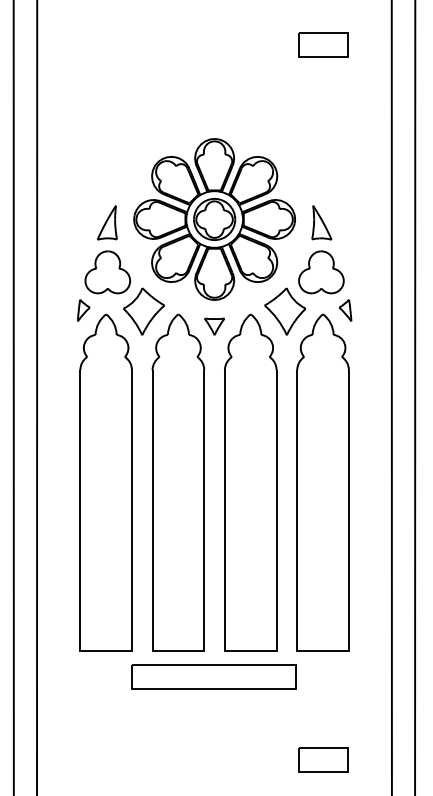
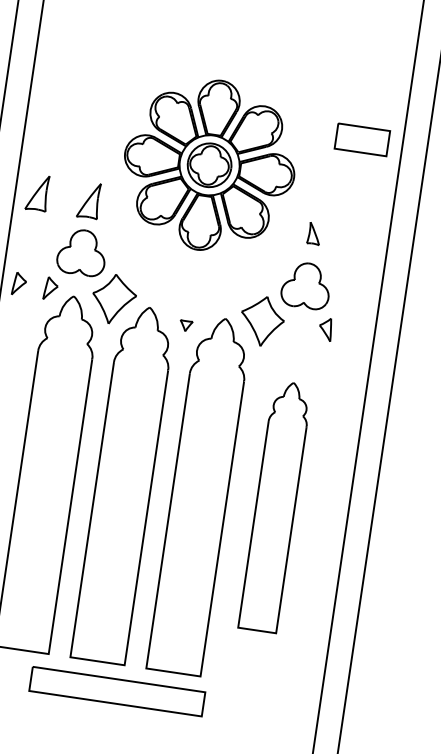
part: (323, 44) -> (362, 139), moved
part: (214, 219) -> (209, 165), moved
part: (58, 222) -> (38, 192), added
part: (321, 222) -> (314, 233), size x0.6
part: (53, 310) -> (19, 284), added
part: (214, 326) -> (185, 325), size x0.6
part: (322, 482) -> (274, 506), size x0.7
part: (213, 676) -> (116, 691), moved

